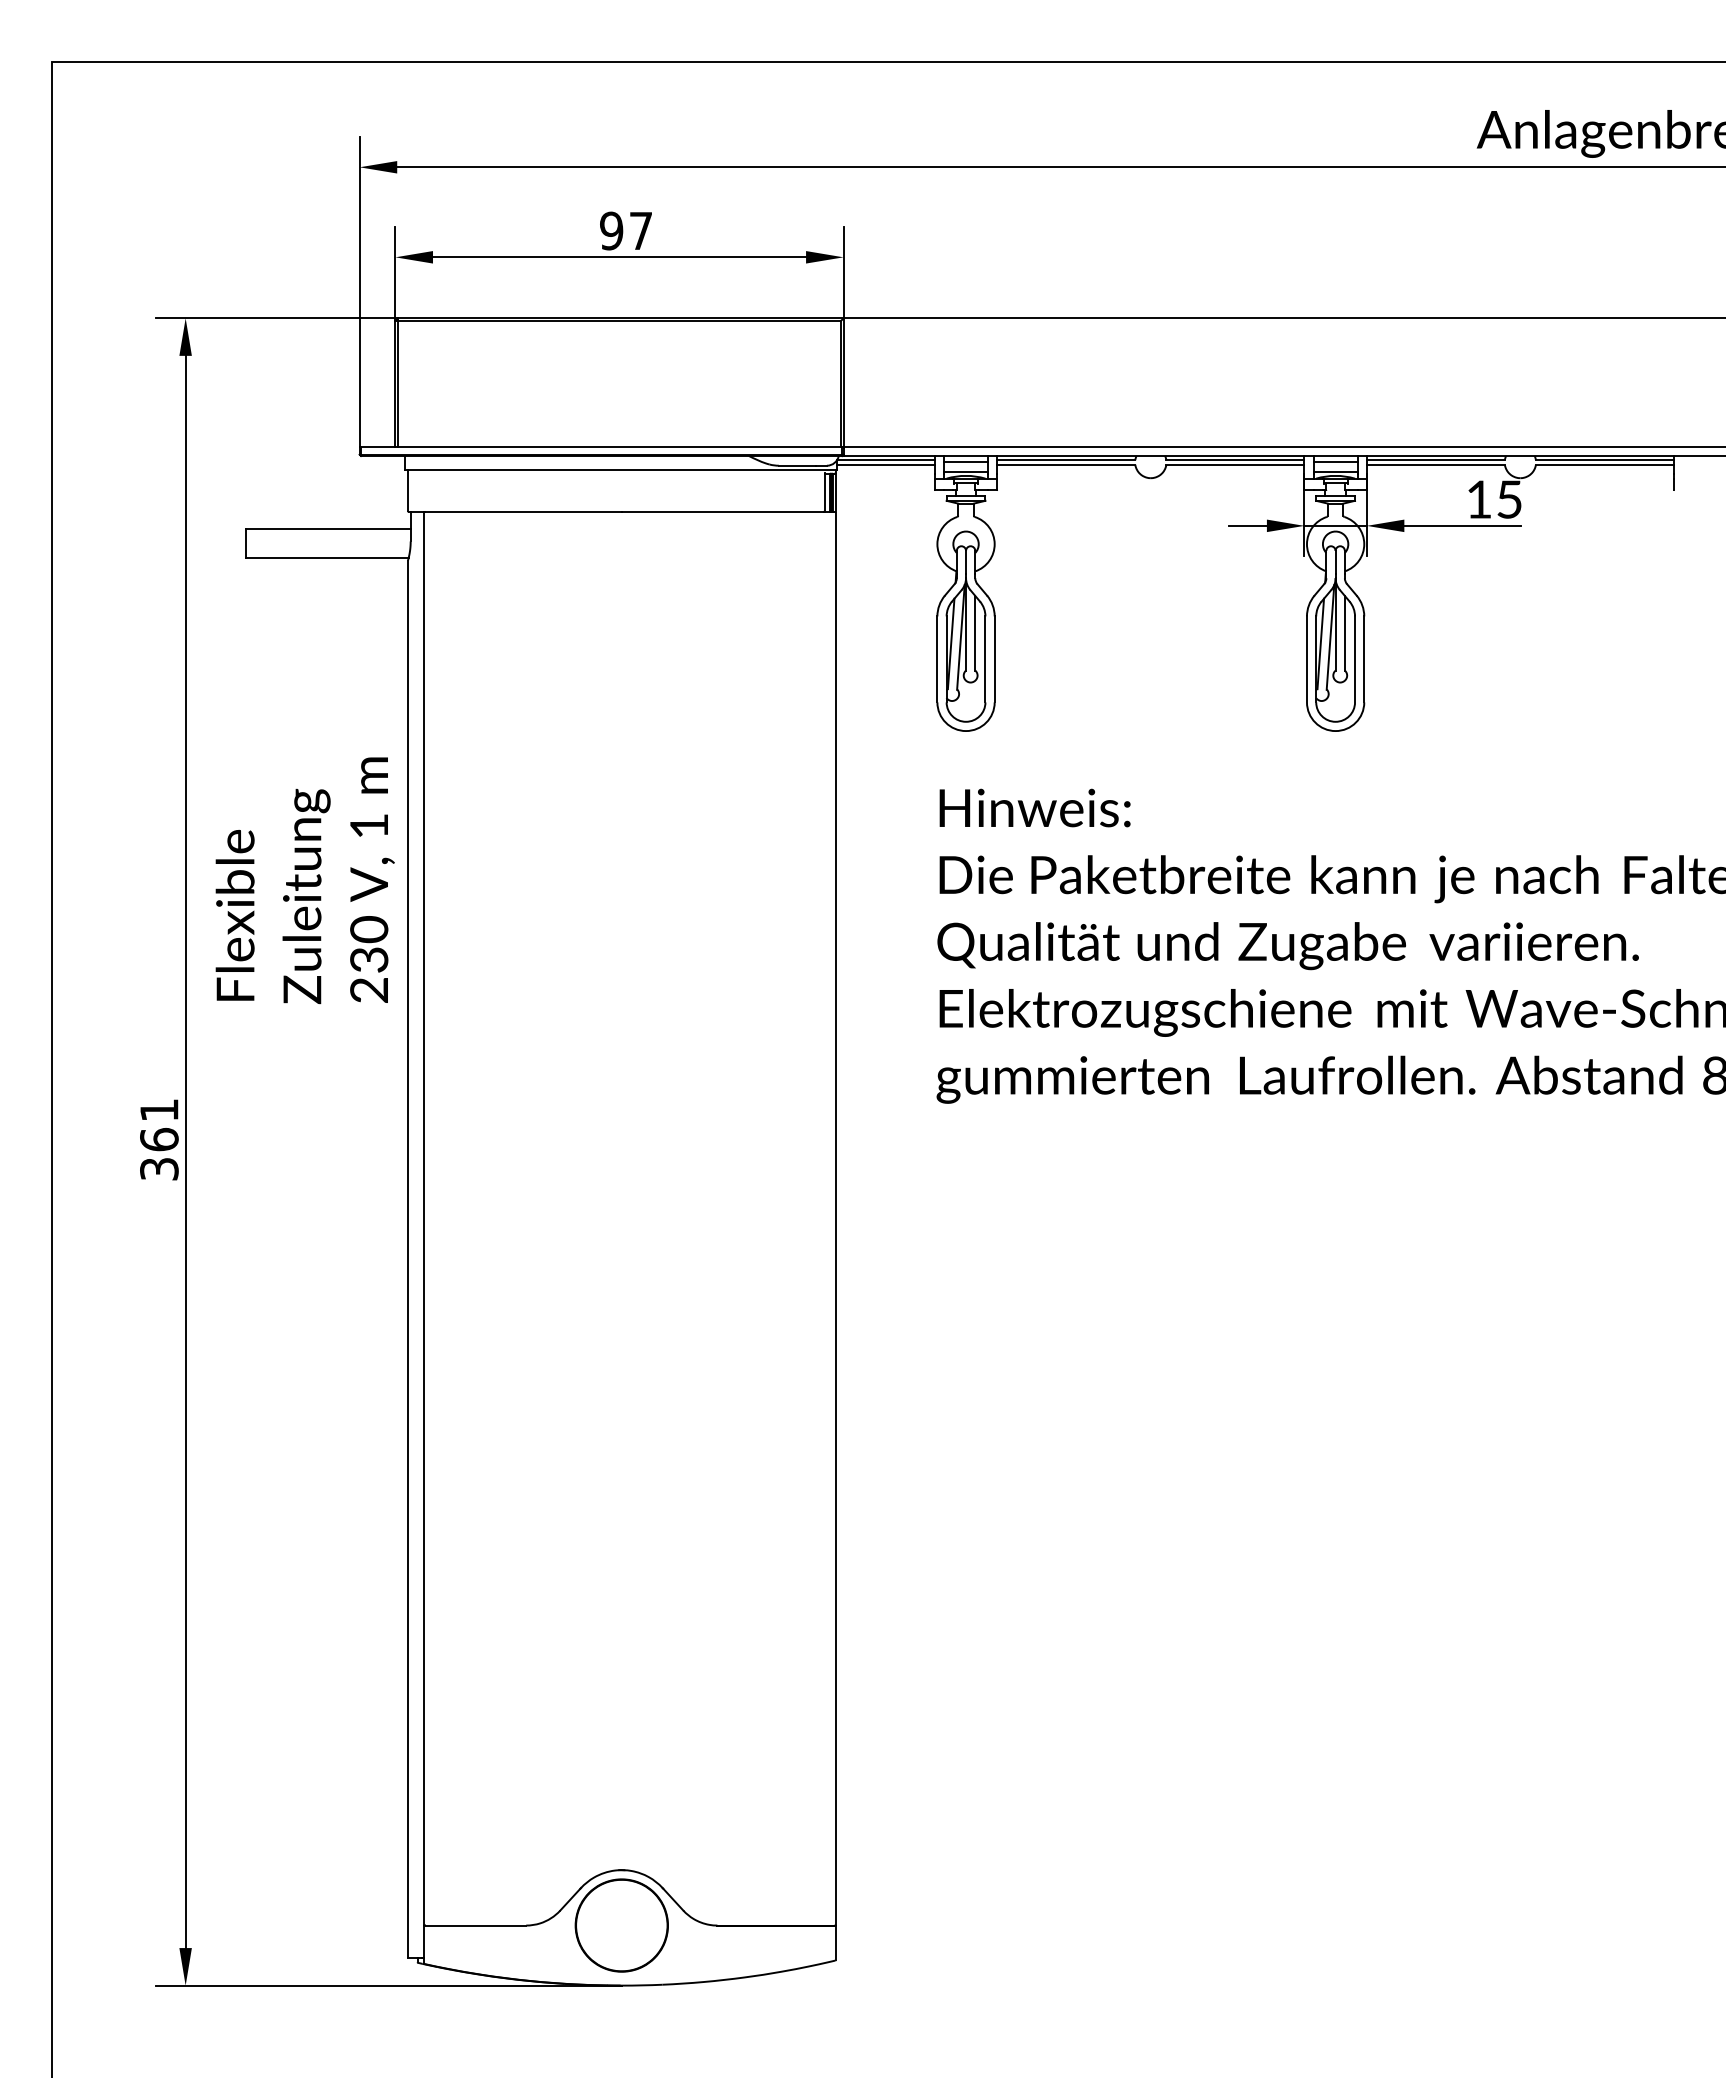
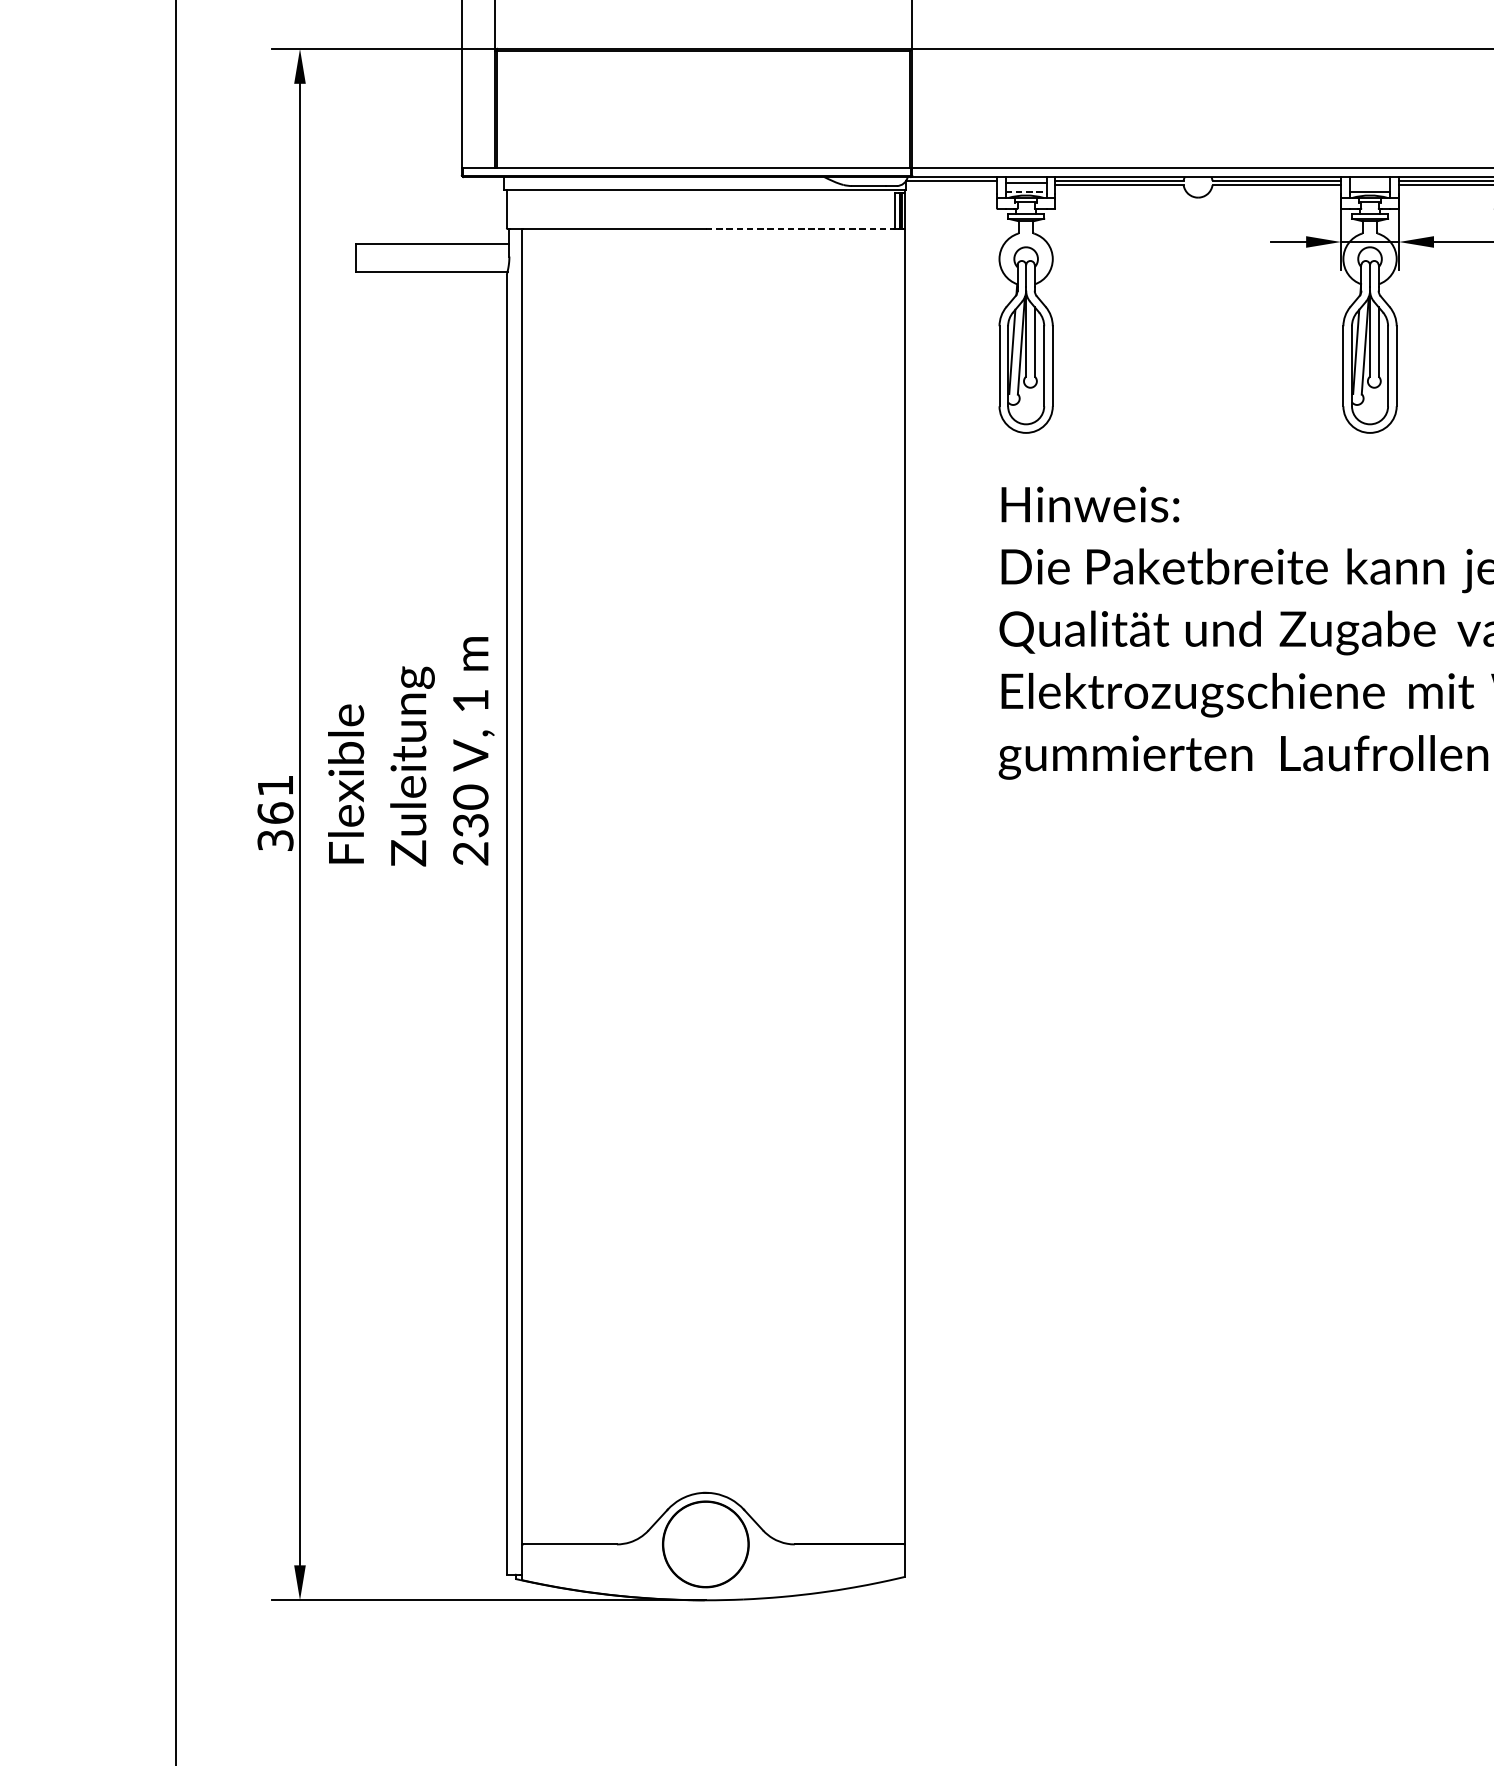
line: (1335, 462) -> (1369, 183), removed
line: (885, 464) -> (951, 184), removed
line: (966, 471) -> (1026, 191), solid -> dashed
line: (722, 511) -> (799, 228), solid -> dashed
text: (304, 880) -> (410, 751), moved

